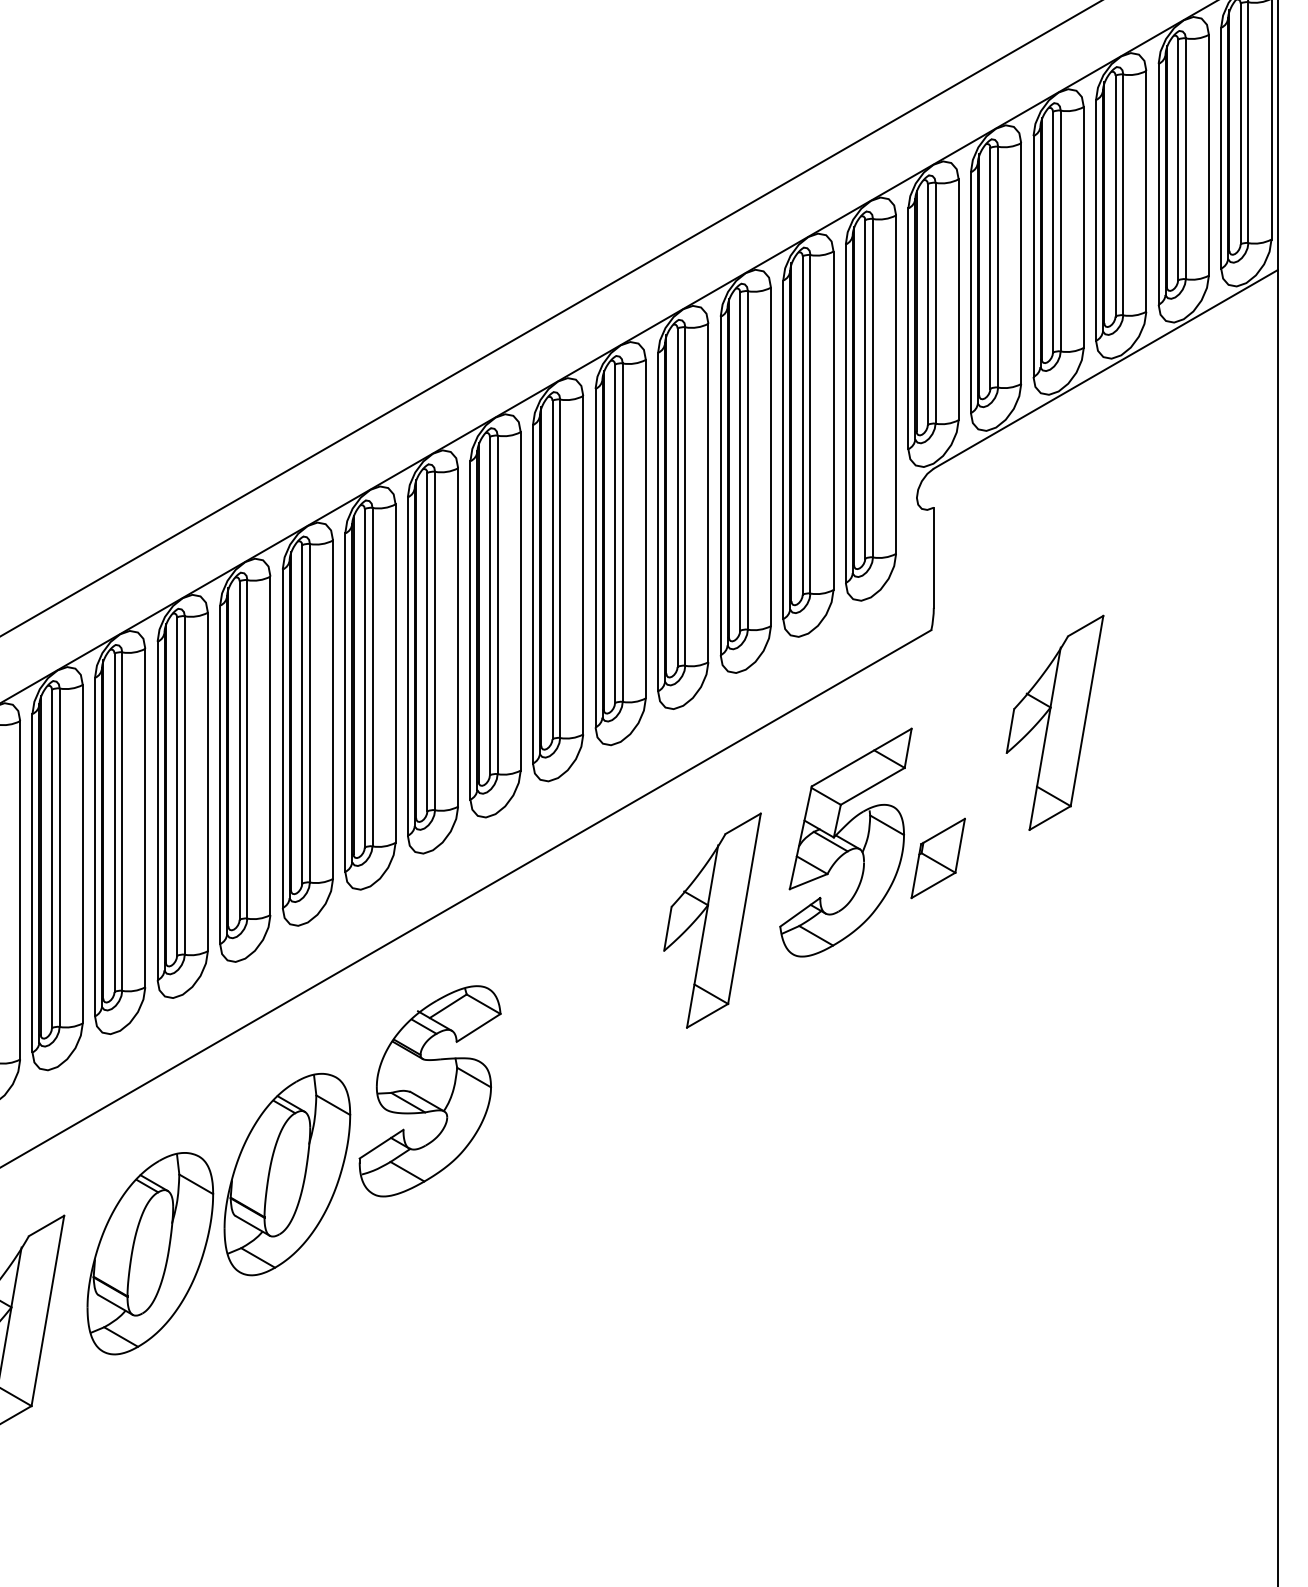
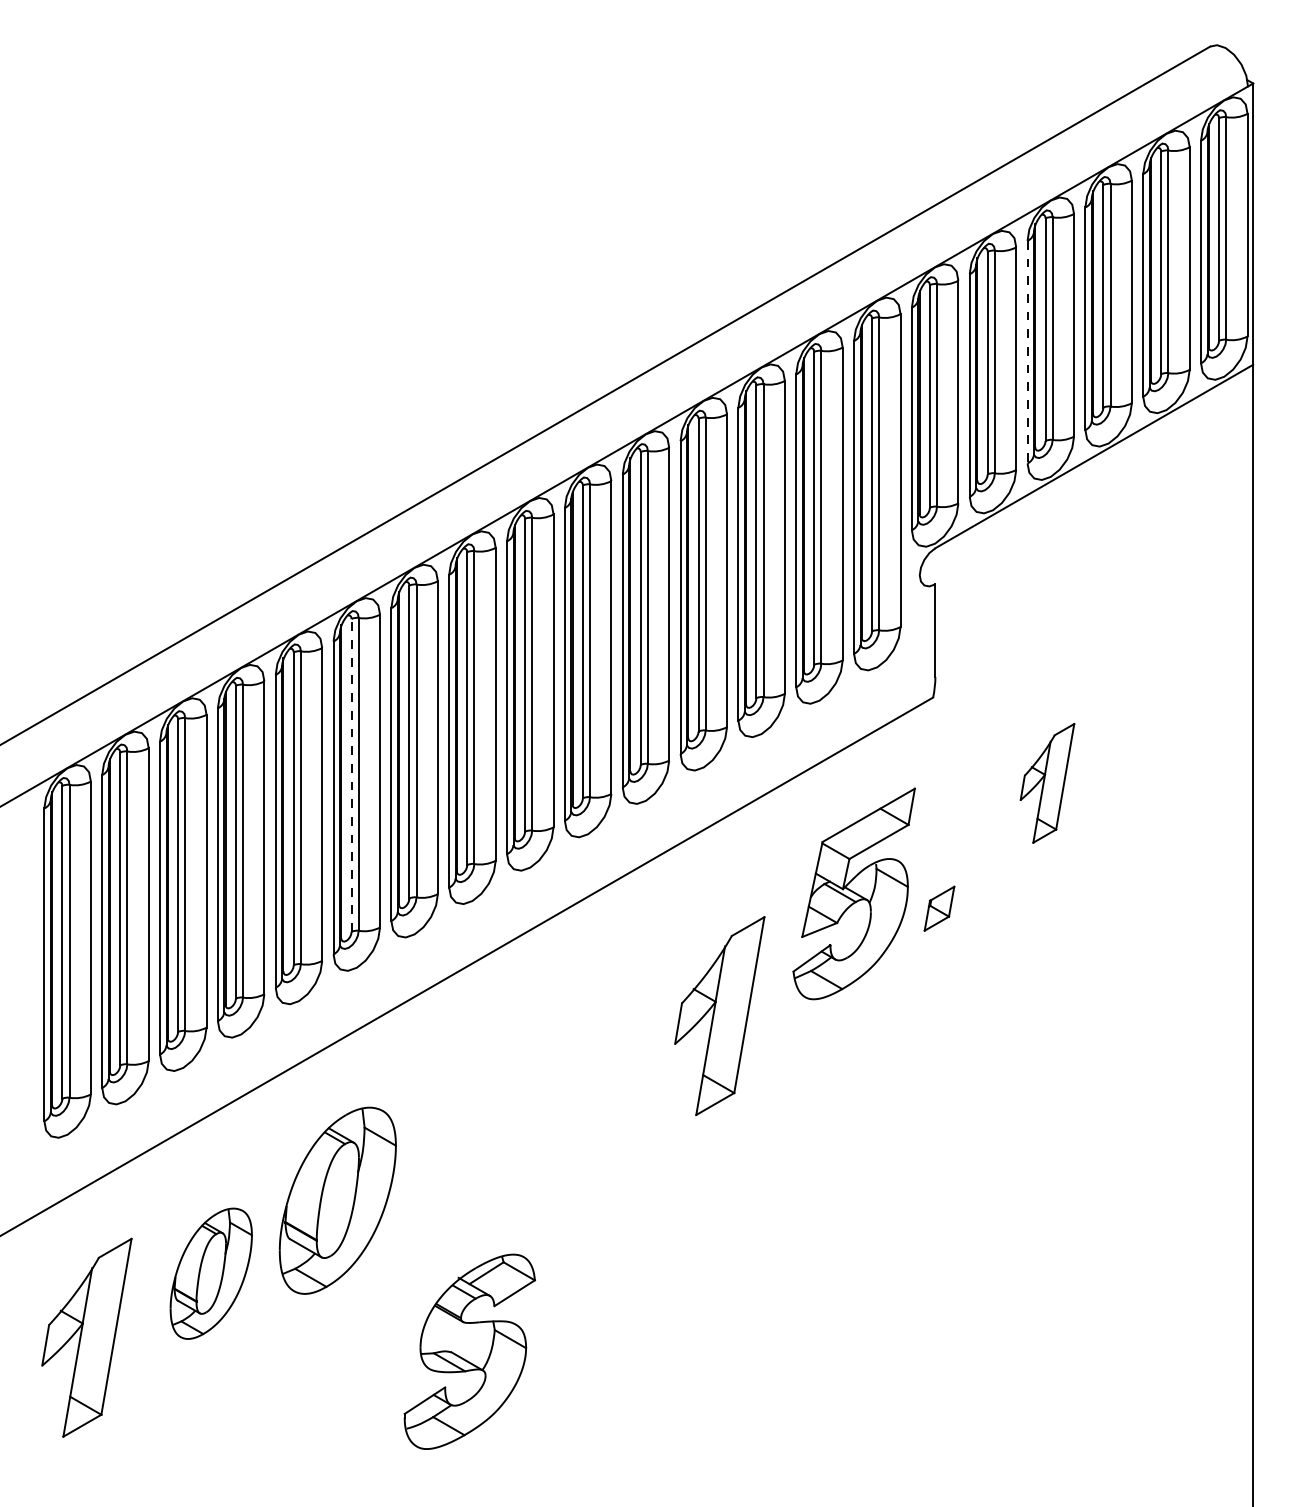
line: (1033, 256) -> (1027, 352), solid -> dashed
line: (302, 713) -> (351, 774), solid -> dashed
part: (1055, 723) -> (1047, 783), size x0.6
part: (938, 858) -> (939, 908), size x0.6
part: (712, 920) -> (719, 1015), moved
part: (429, 1090) -> (469, 1351), moved
part: (150, 1253) -> (211, 1273), size x0.7

